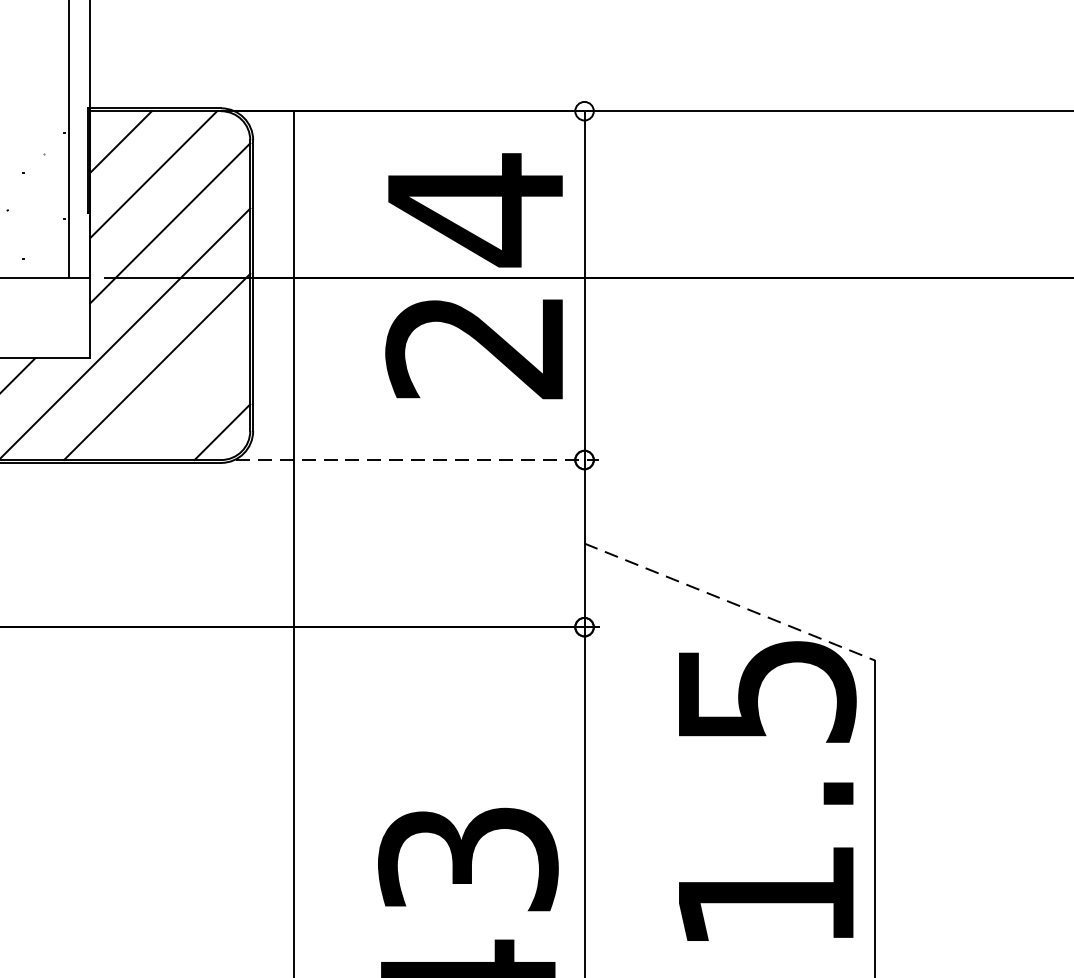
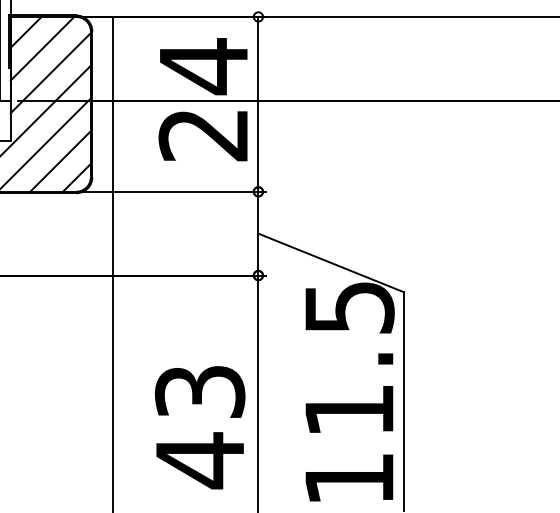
line: (189, 399) -> (60, 161), added
line: (419, 459) -> (175, 191), dashed -> solid
line: (730, 601) -> (331, 262), dashed -> solid

